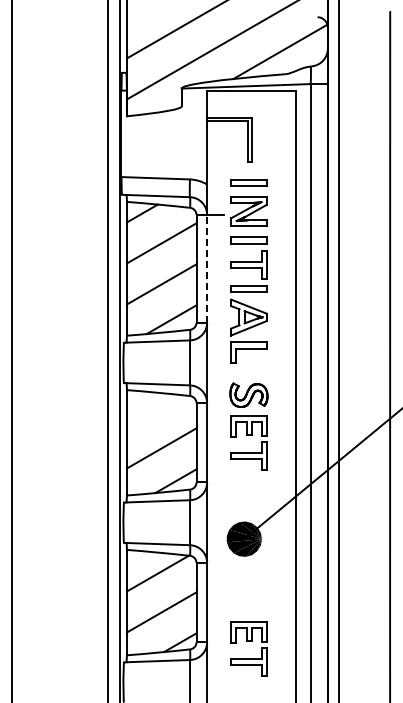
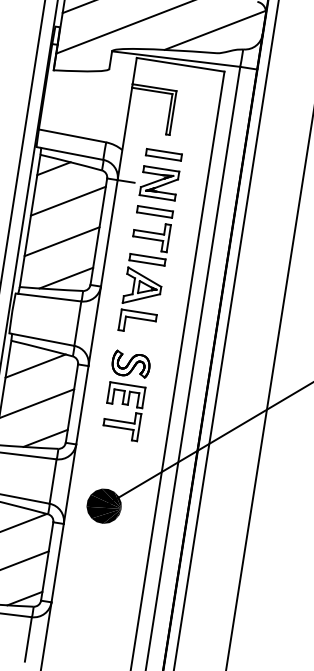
line: (207, 268) -> (109, 233), dashed -> solid
line: (154, 411) -> (35, 366), added
part: (248, 641) -> (92, 607), removed

